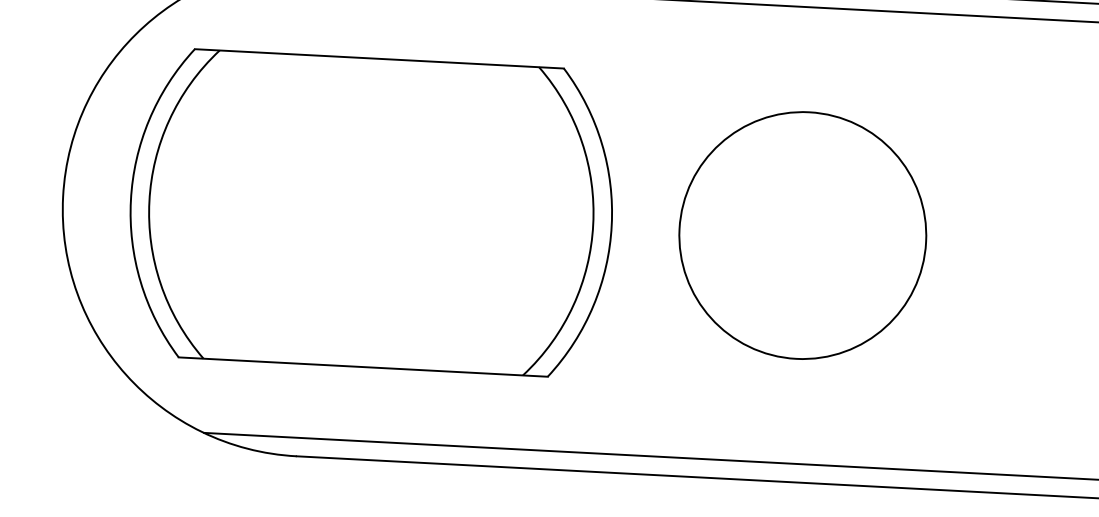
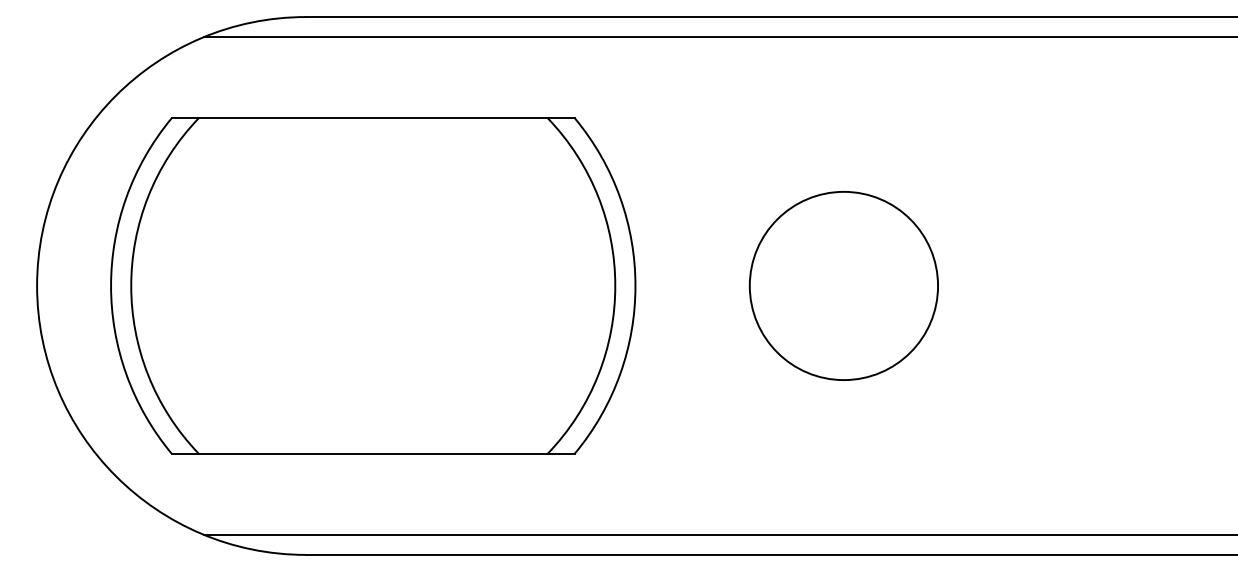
circle: (802, 235) -> (843, 285), size x0.7

